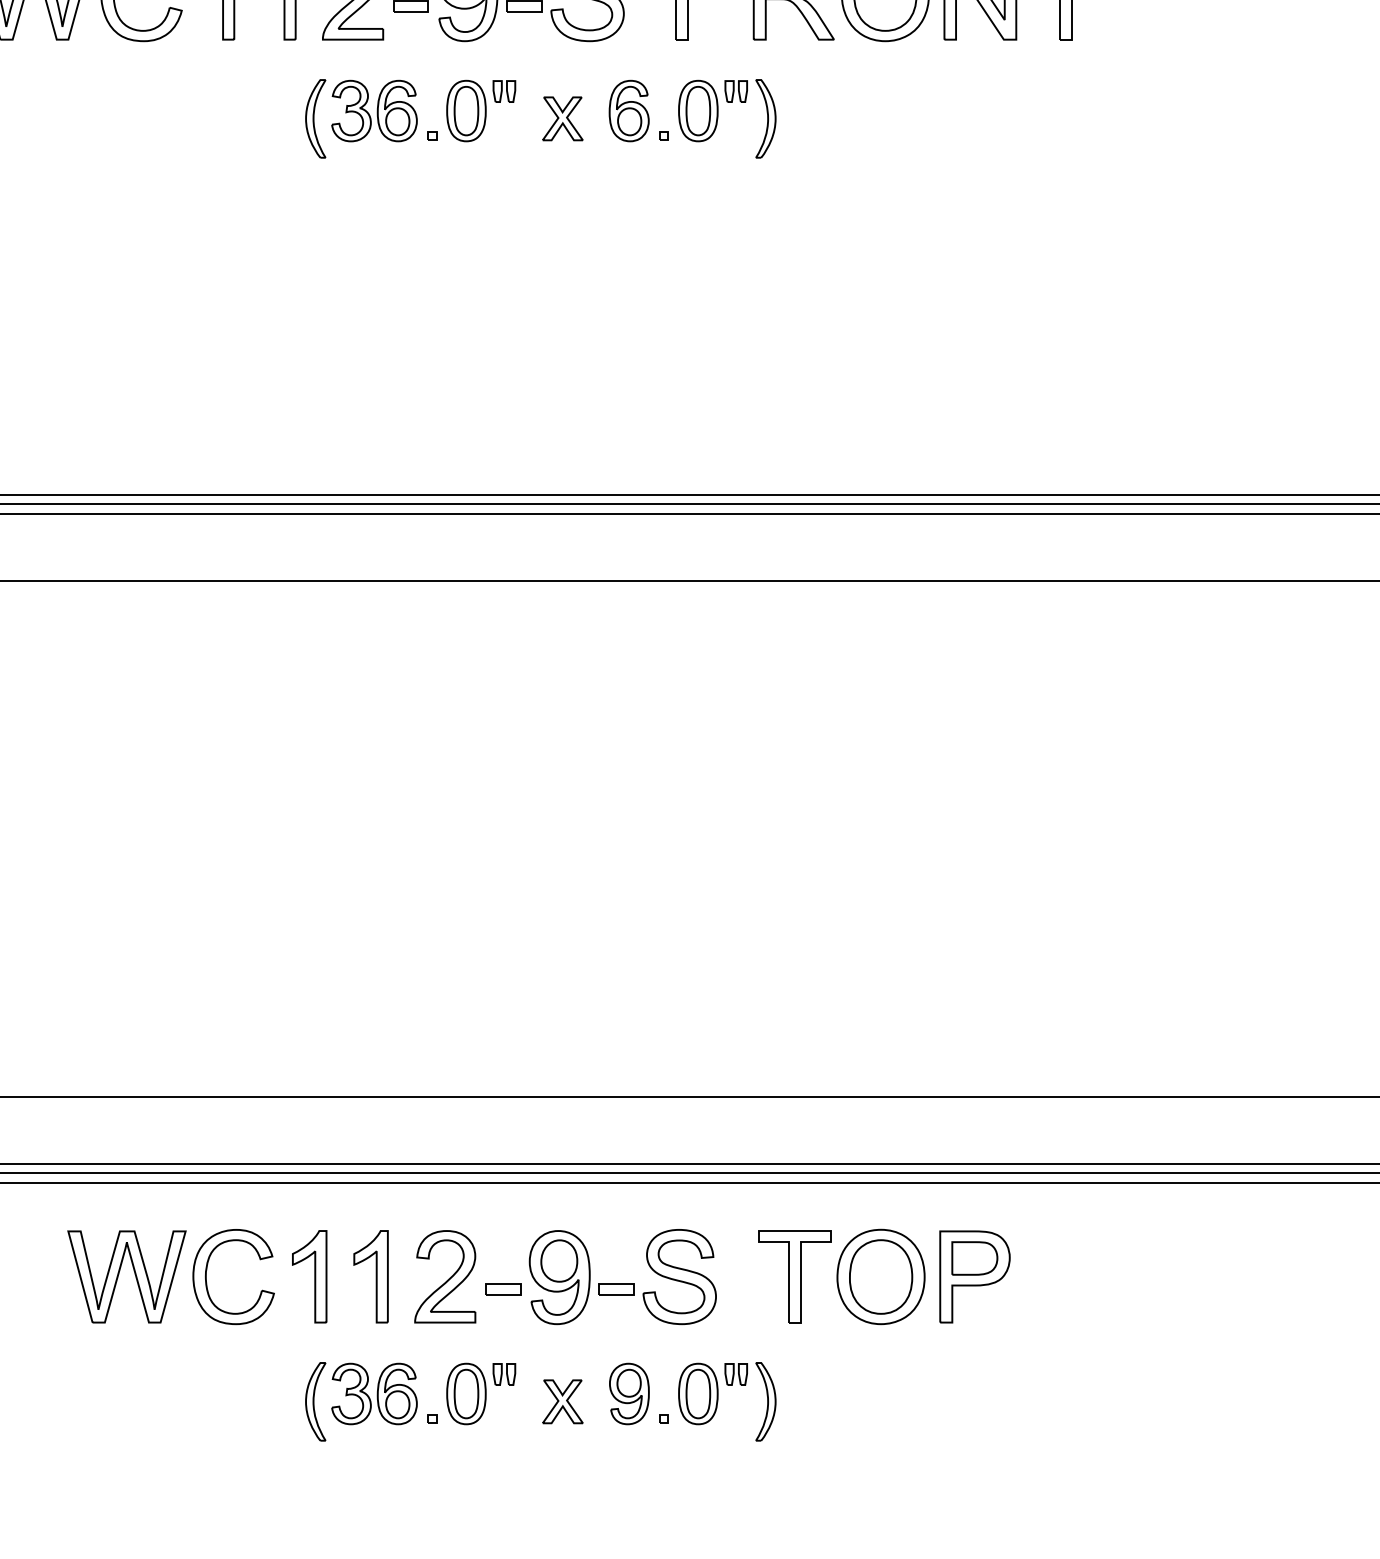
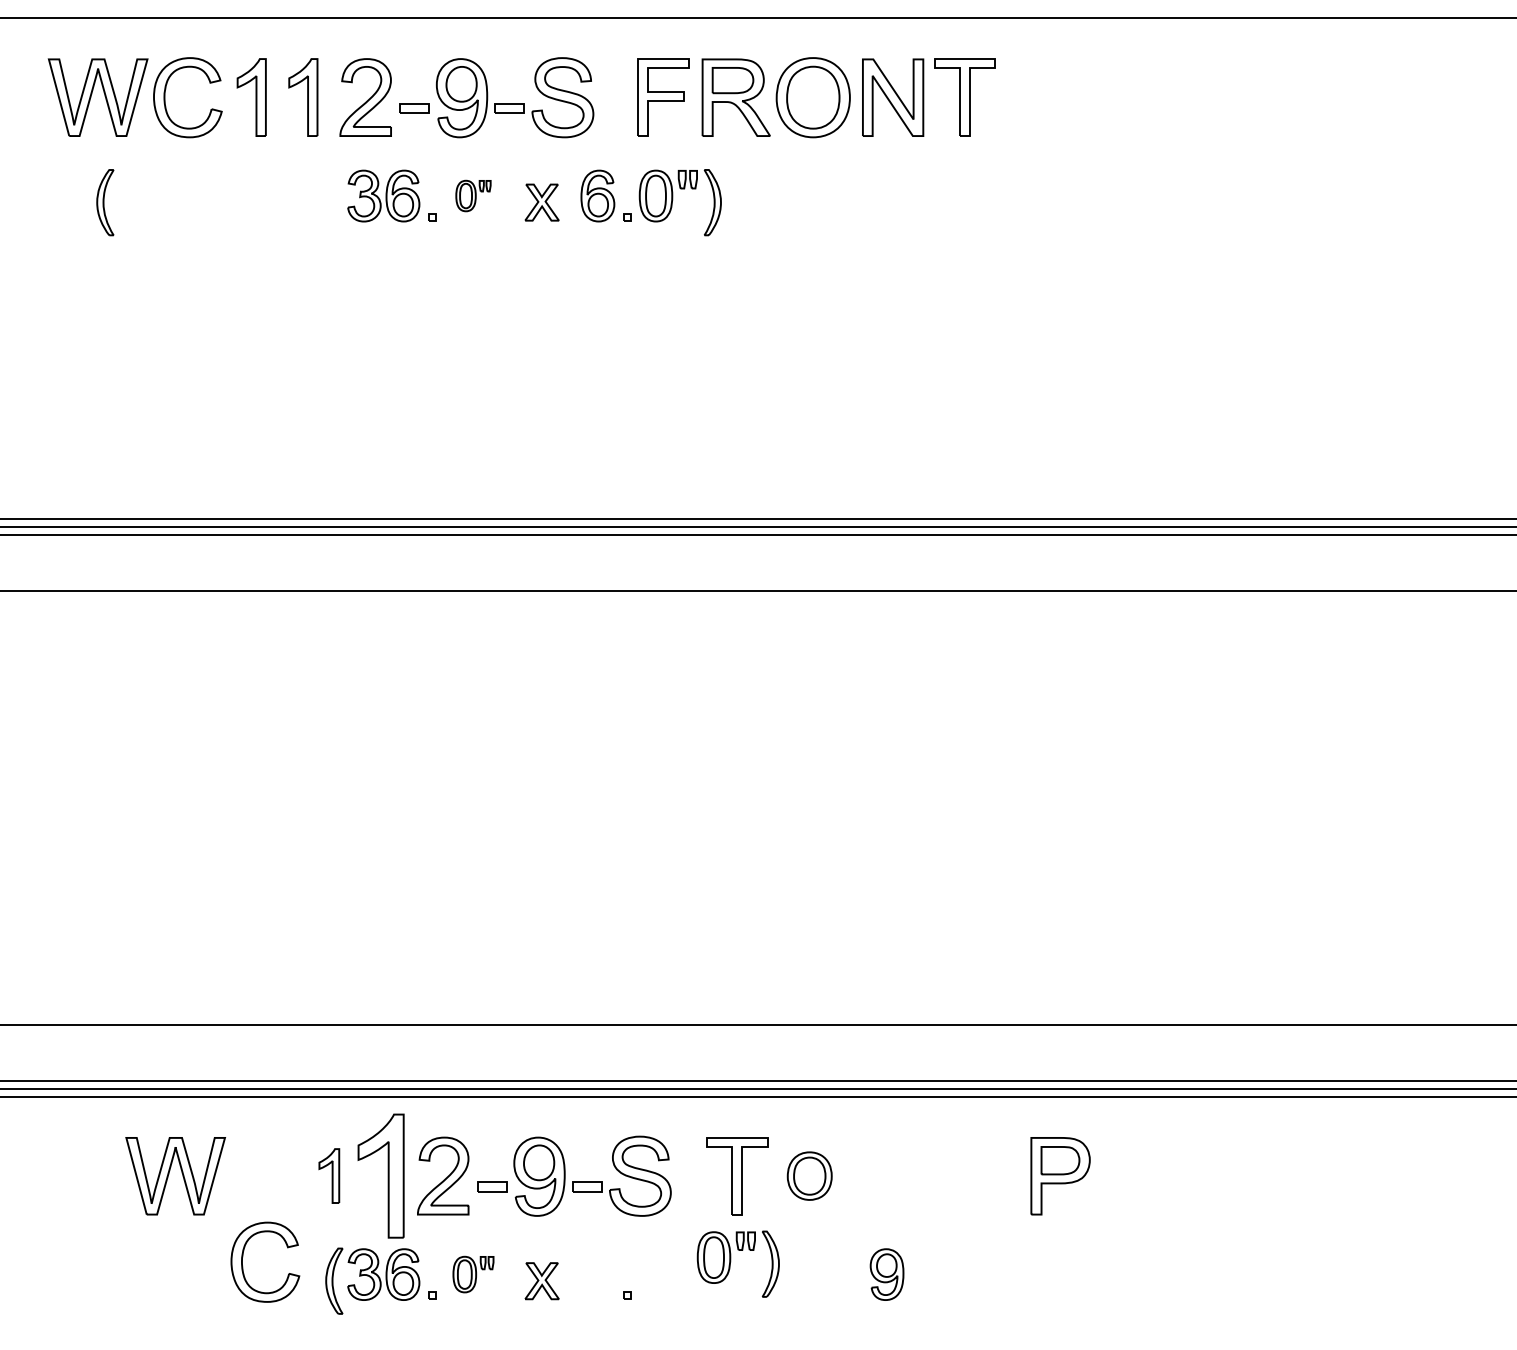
part: (481, 110) -> (473, 195), size x0.6
part: (315, 118) -> (105, 202), moved
part: (207, 1270) -> (243, 1256), moved
part: (309, 1276) -> (329, 1175), size x0.7
part: (370, 1276) -> (380, 1175), size x1.6
part: (880, 1276) -> (809, 1175), size x0.6
part: (974, 1277) -> (1060, 1176), moved
part: (481, 1393) -> (473, 1274), size x0.7
part: (628, 1393) -> (886, 1274), moved
part: (719, 1398) -> (731, 1261), moved

